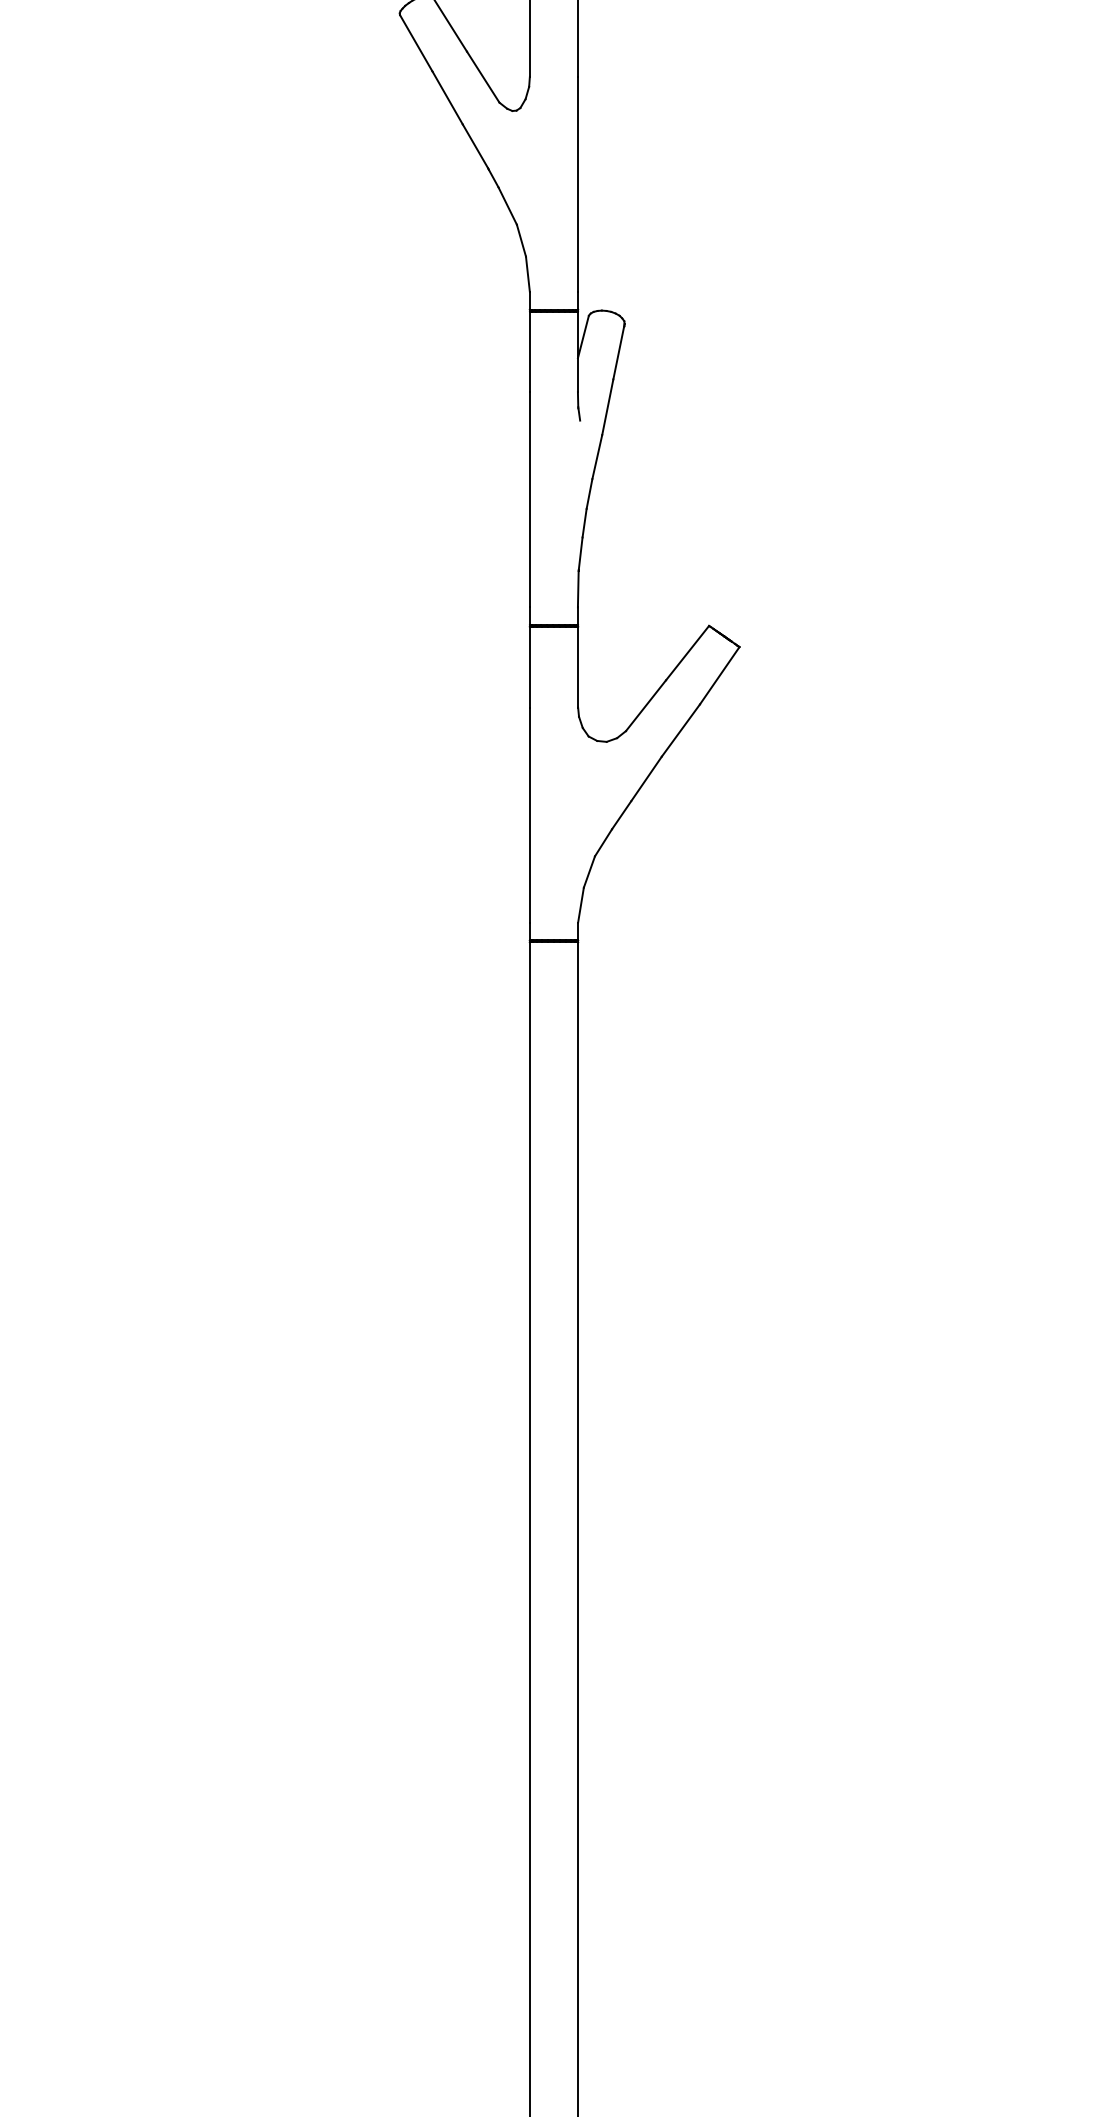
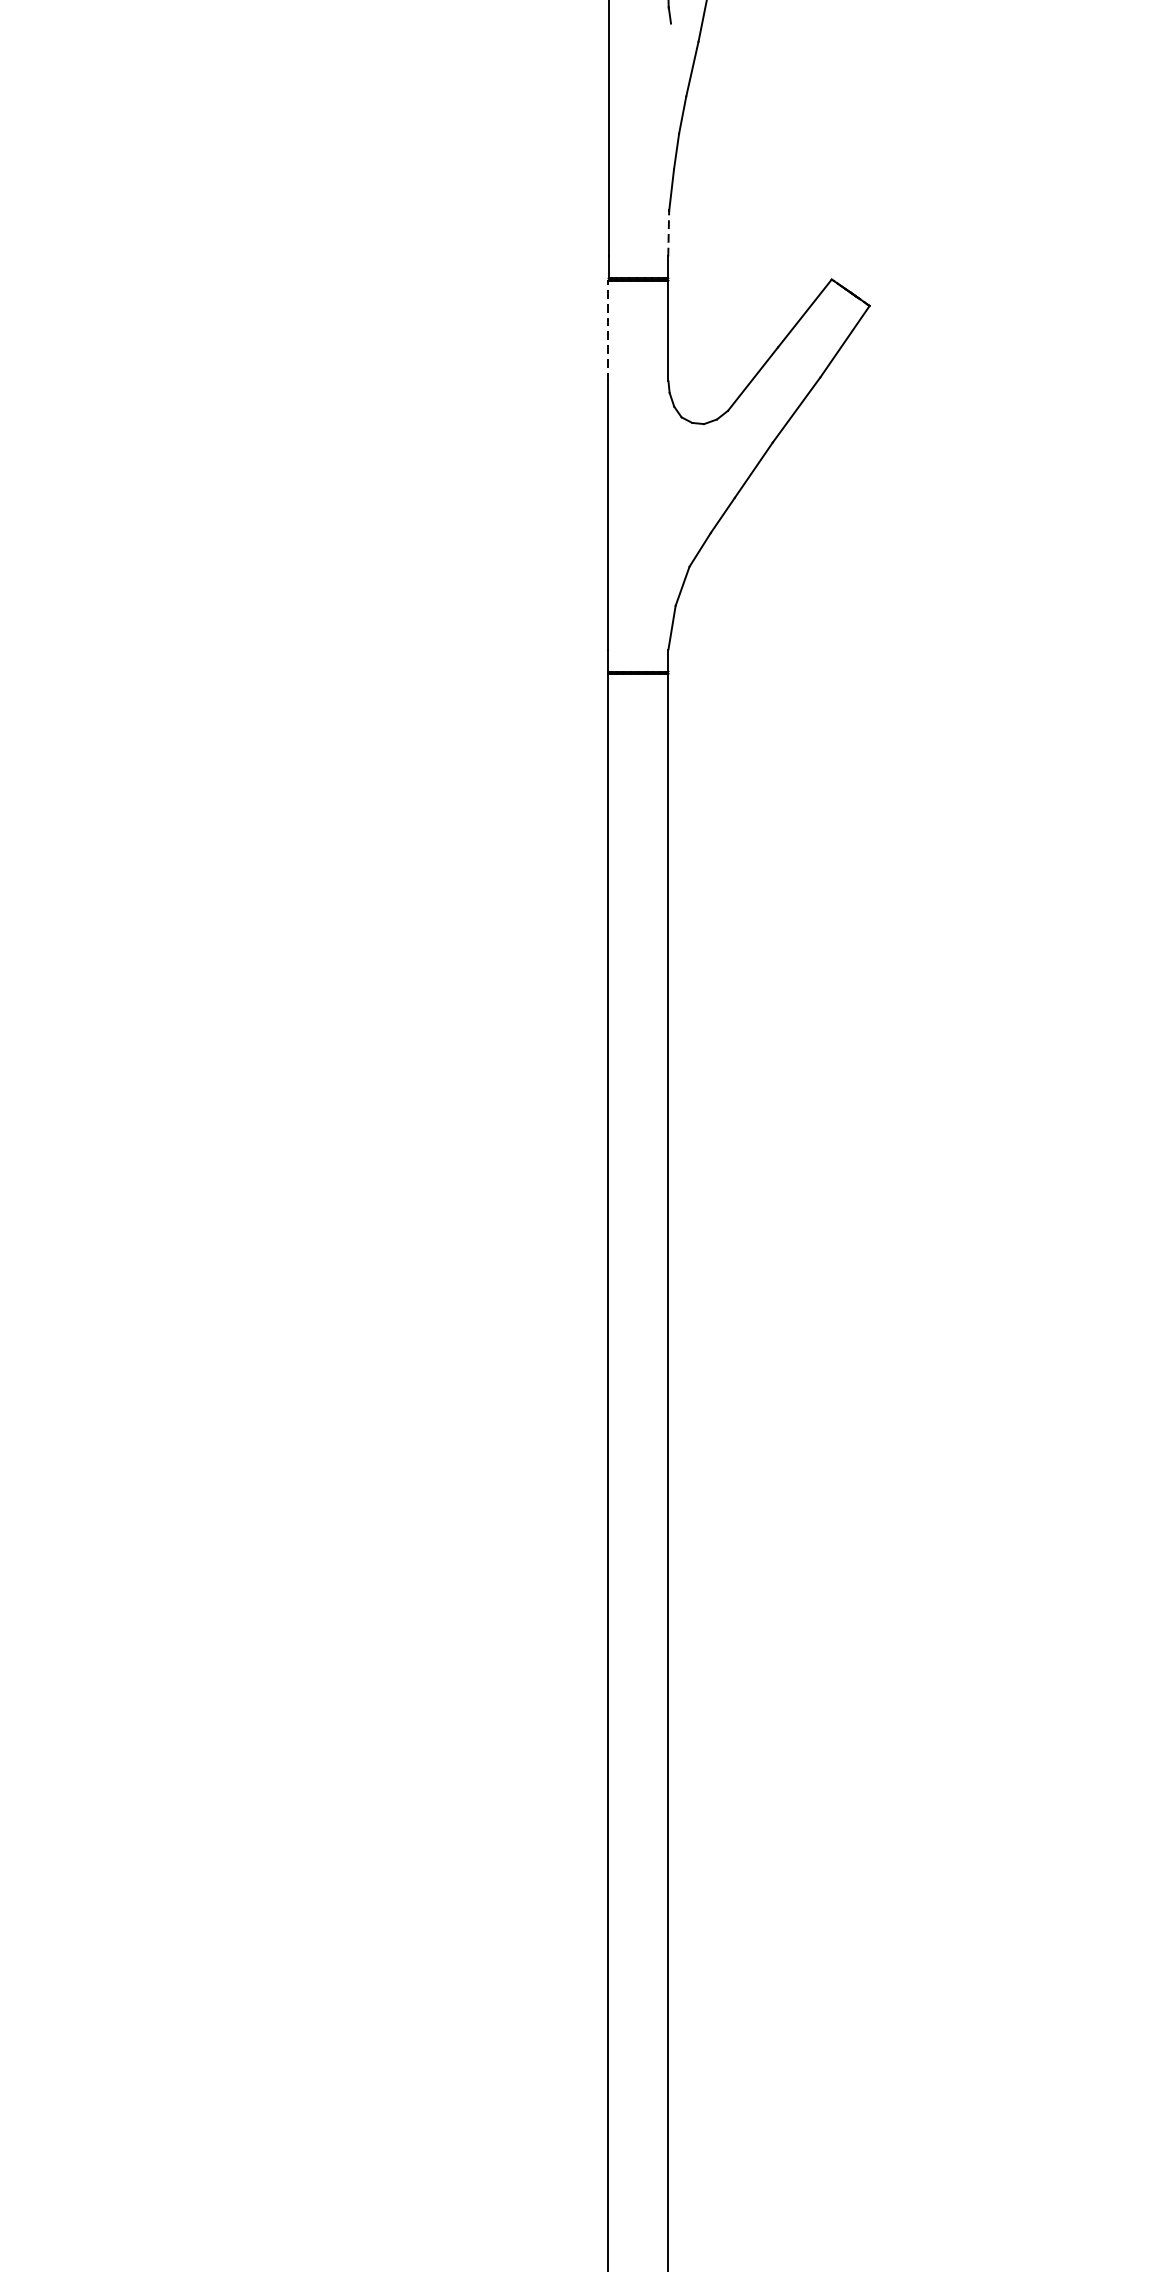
line: (578, 588) -> (668, 232), solid -> dashed
line: (529, 666) -> (607, 330), solid -> dashed

